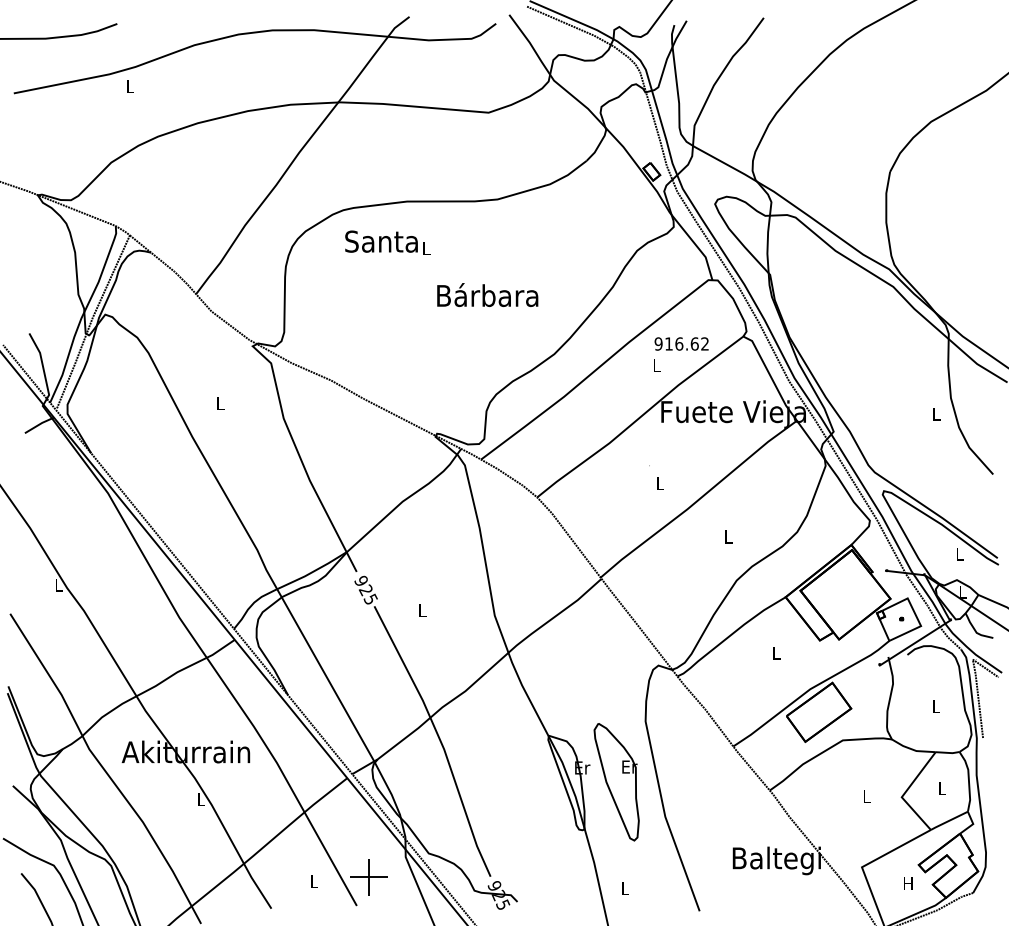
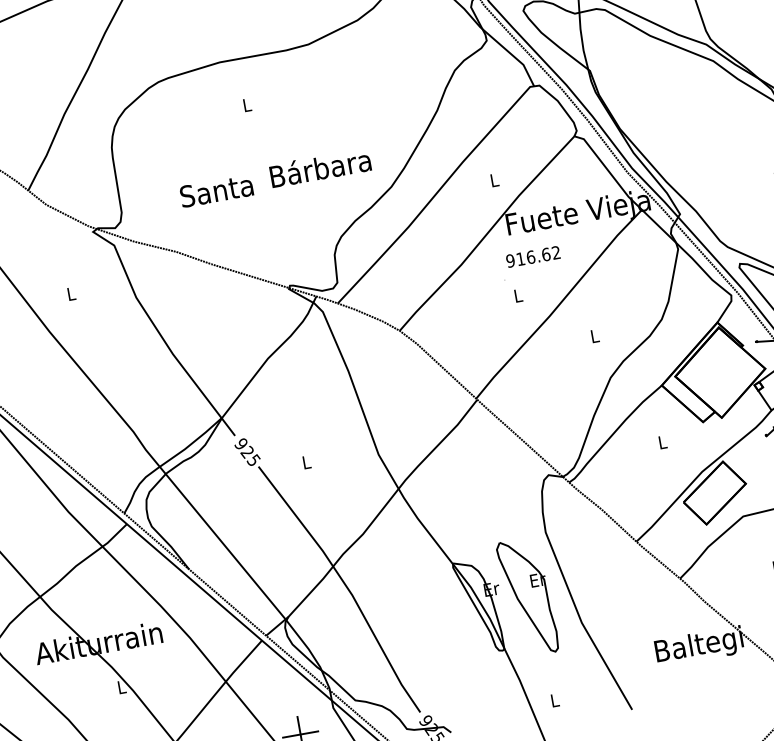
text: (381, 241) -> (216, 190), moved
text: (487, 294) -> (320, 167), moved
text: (681, 343) -> (533, 256), moved

